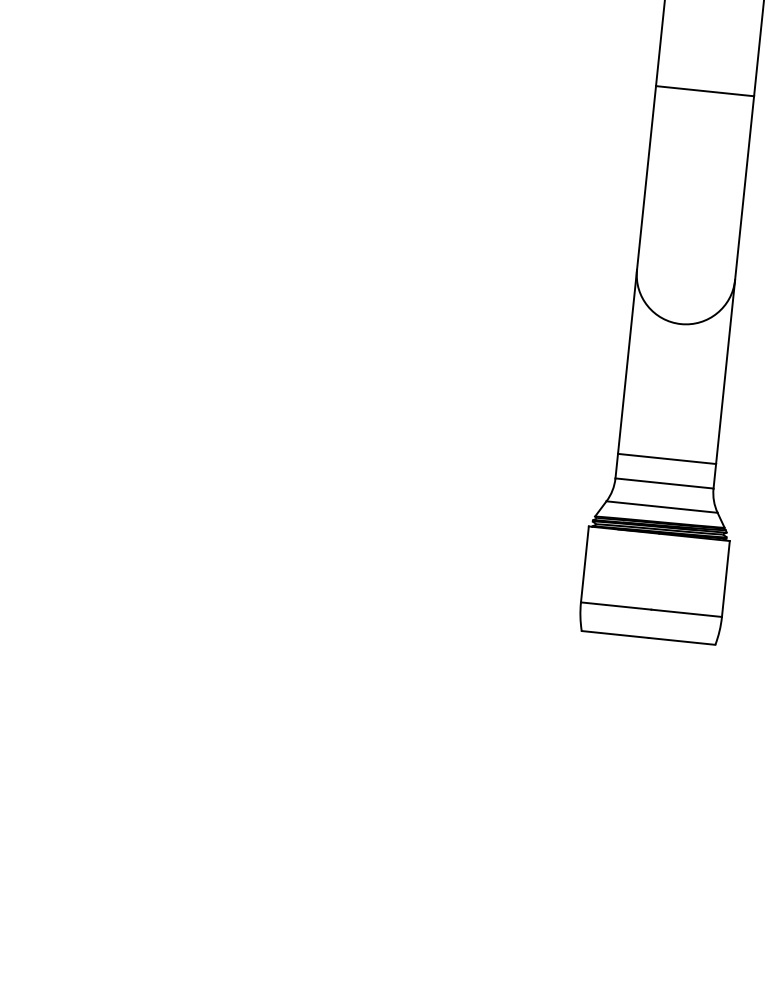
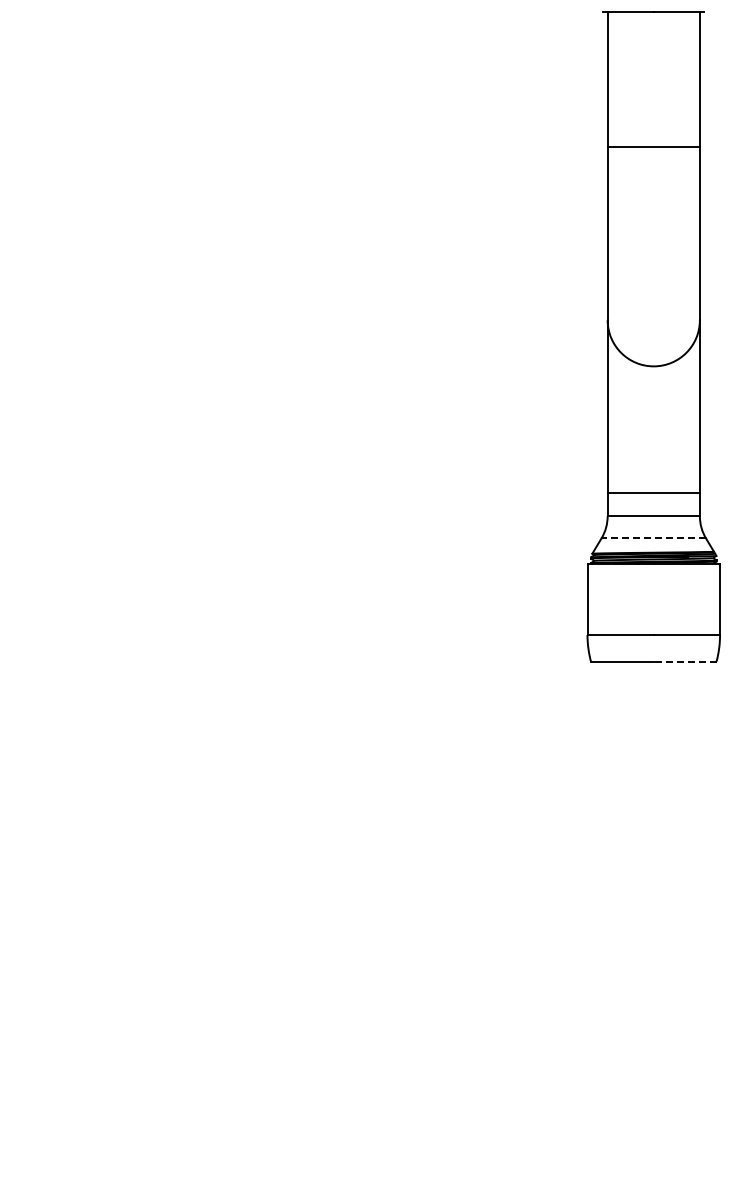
line: (661, 507) -> (653, 538), solid -> dashed
line: (681, 641) -> (684, 661), solid -> dashed

